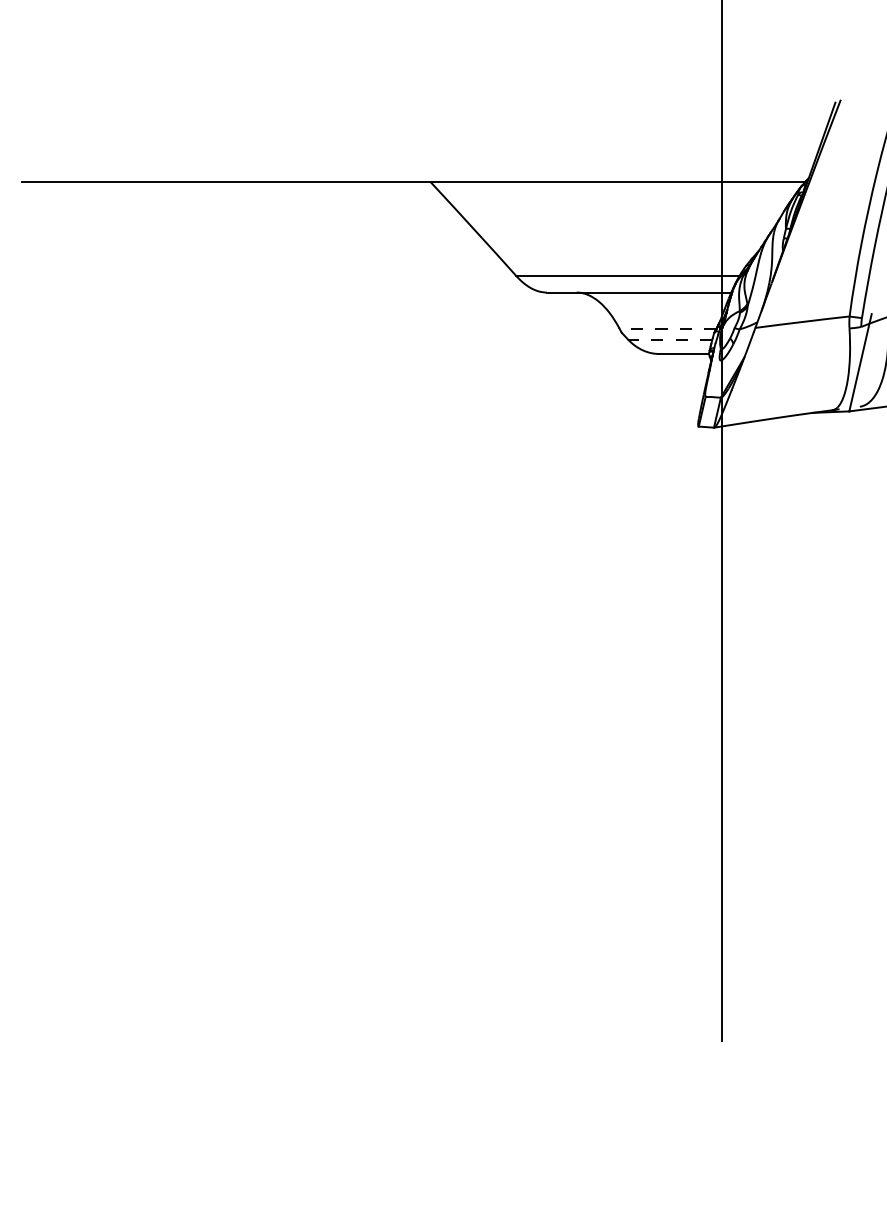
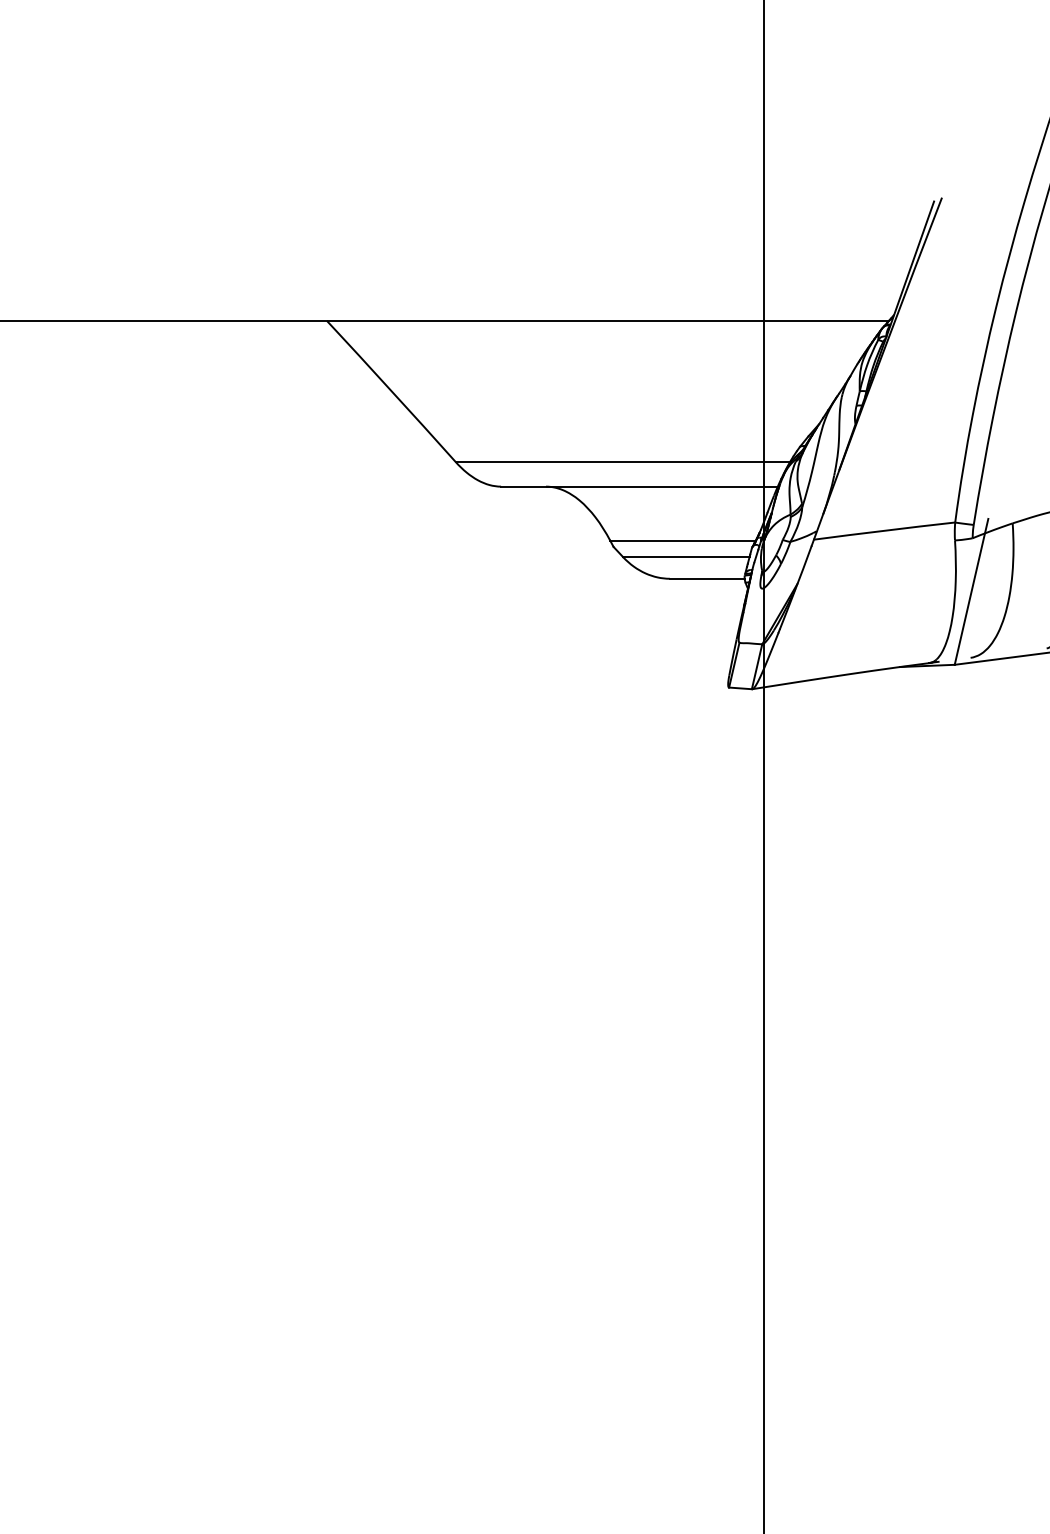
line: (668, 328) -> (683, 540), dashed -> solid
line: (669, 339) -> (685, 557), dashed -> solid

